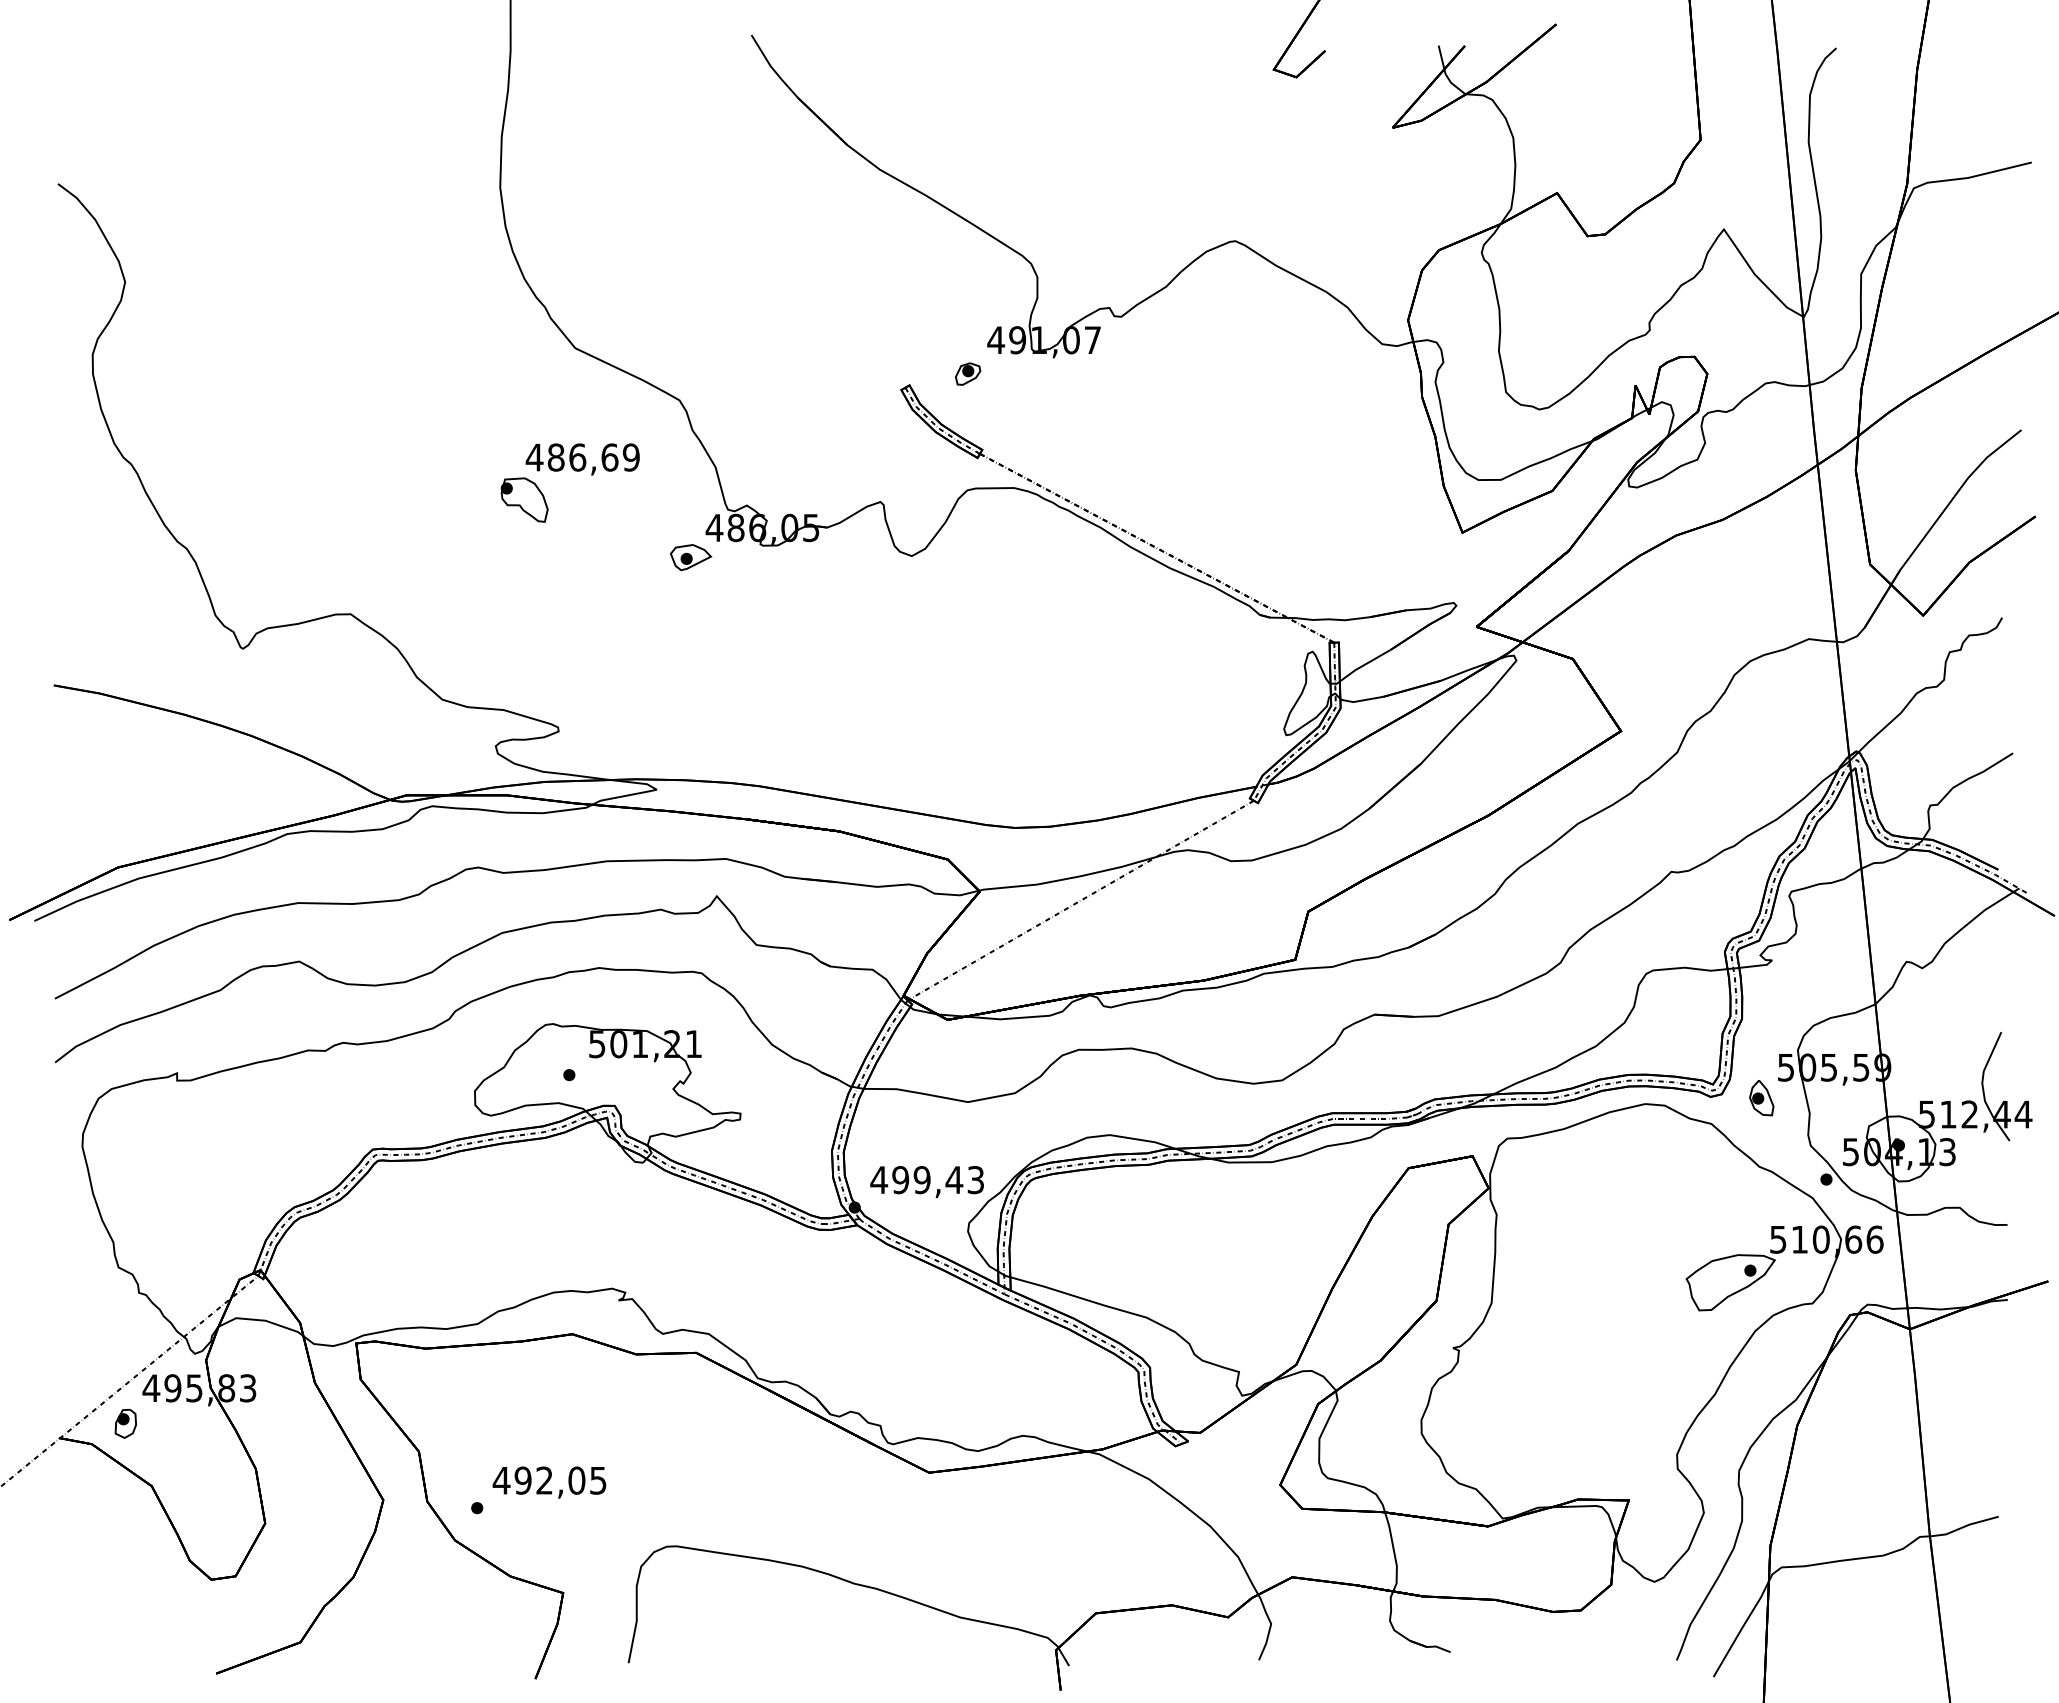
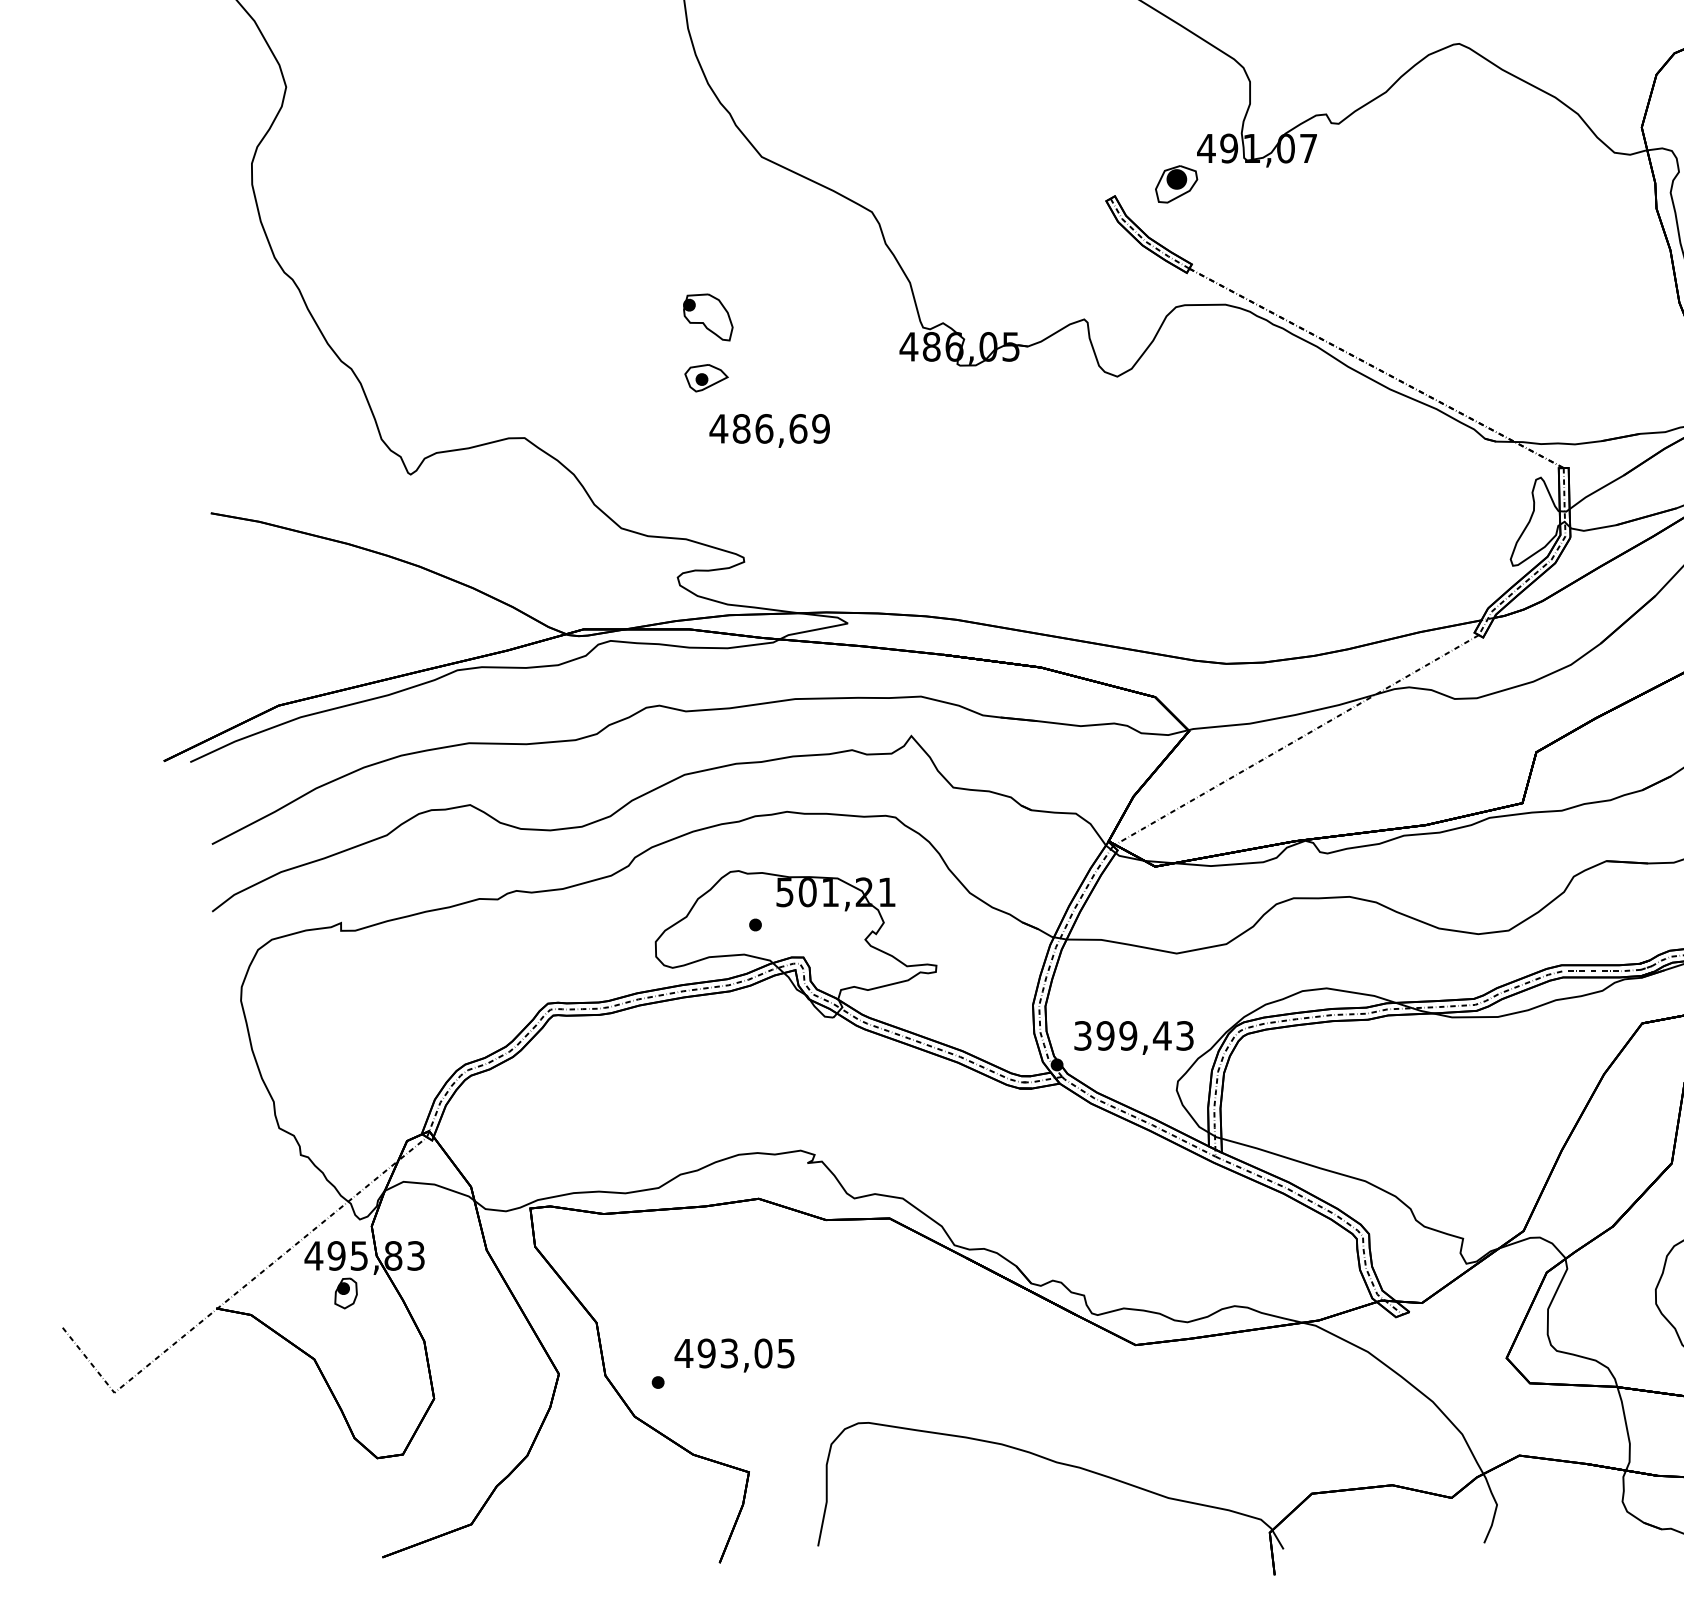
part: (968, 373) -> (1177, 183), size x1.6
text: (582, 459) -> (769, 430), moved
part: (691, 557) -> (707, 378), moved
text: (879, 1180) -> (1083, 1036), 499,43 -> 399,43
part: (125, 1423) -> (345, 1293), moved
text: (544, 1480) -> (729, 1353), 492,05 -> 493,05

